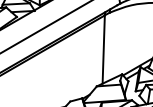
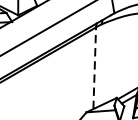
line: (103, 49) -> (94, 68), solid -> dashed

